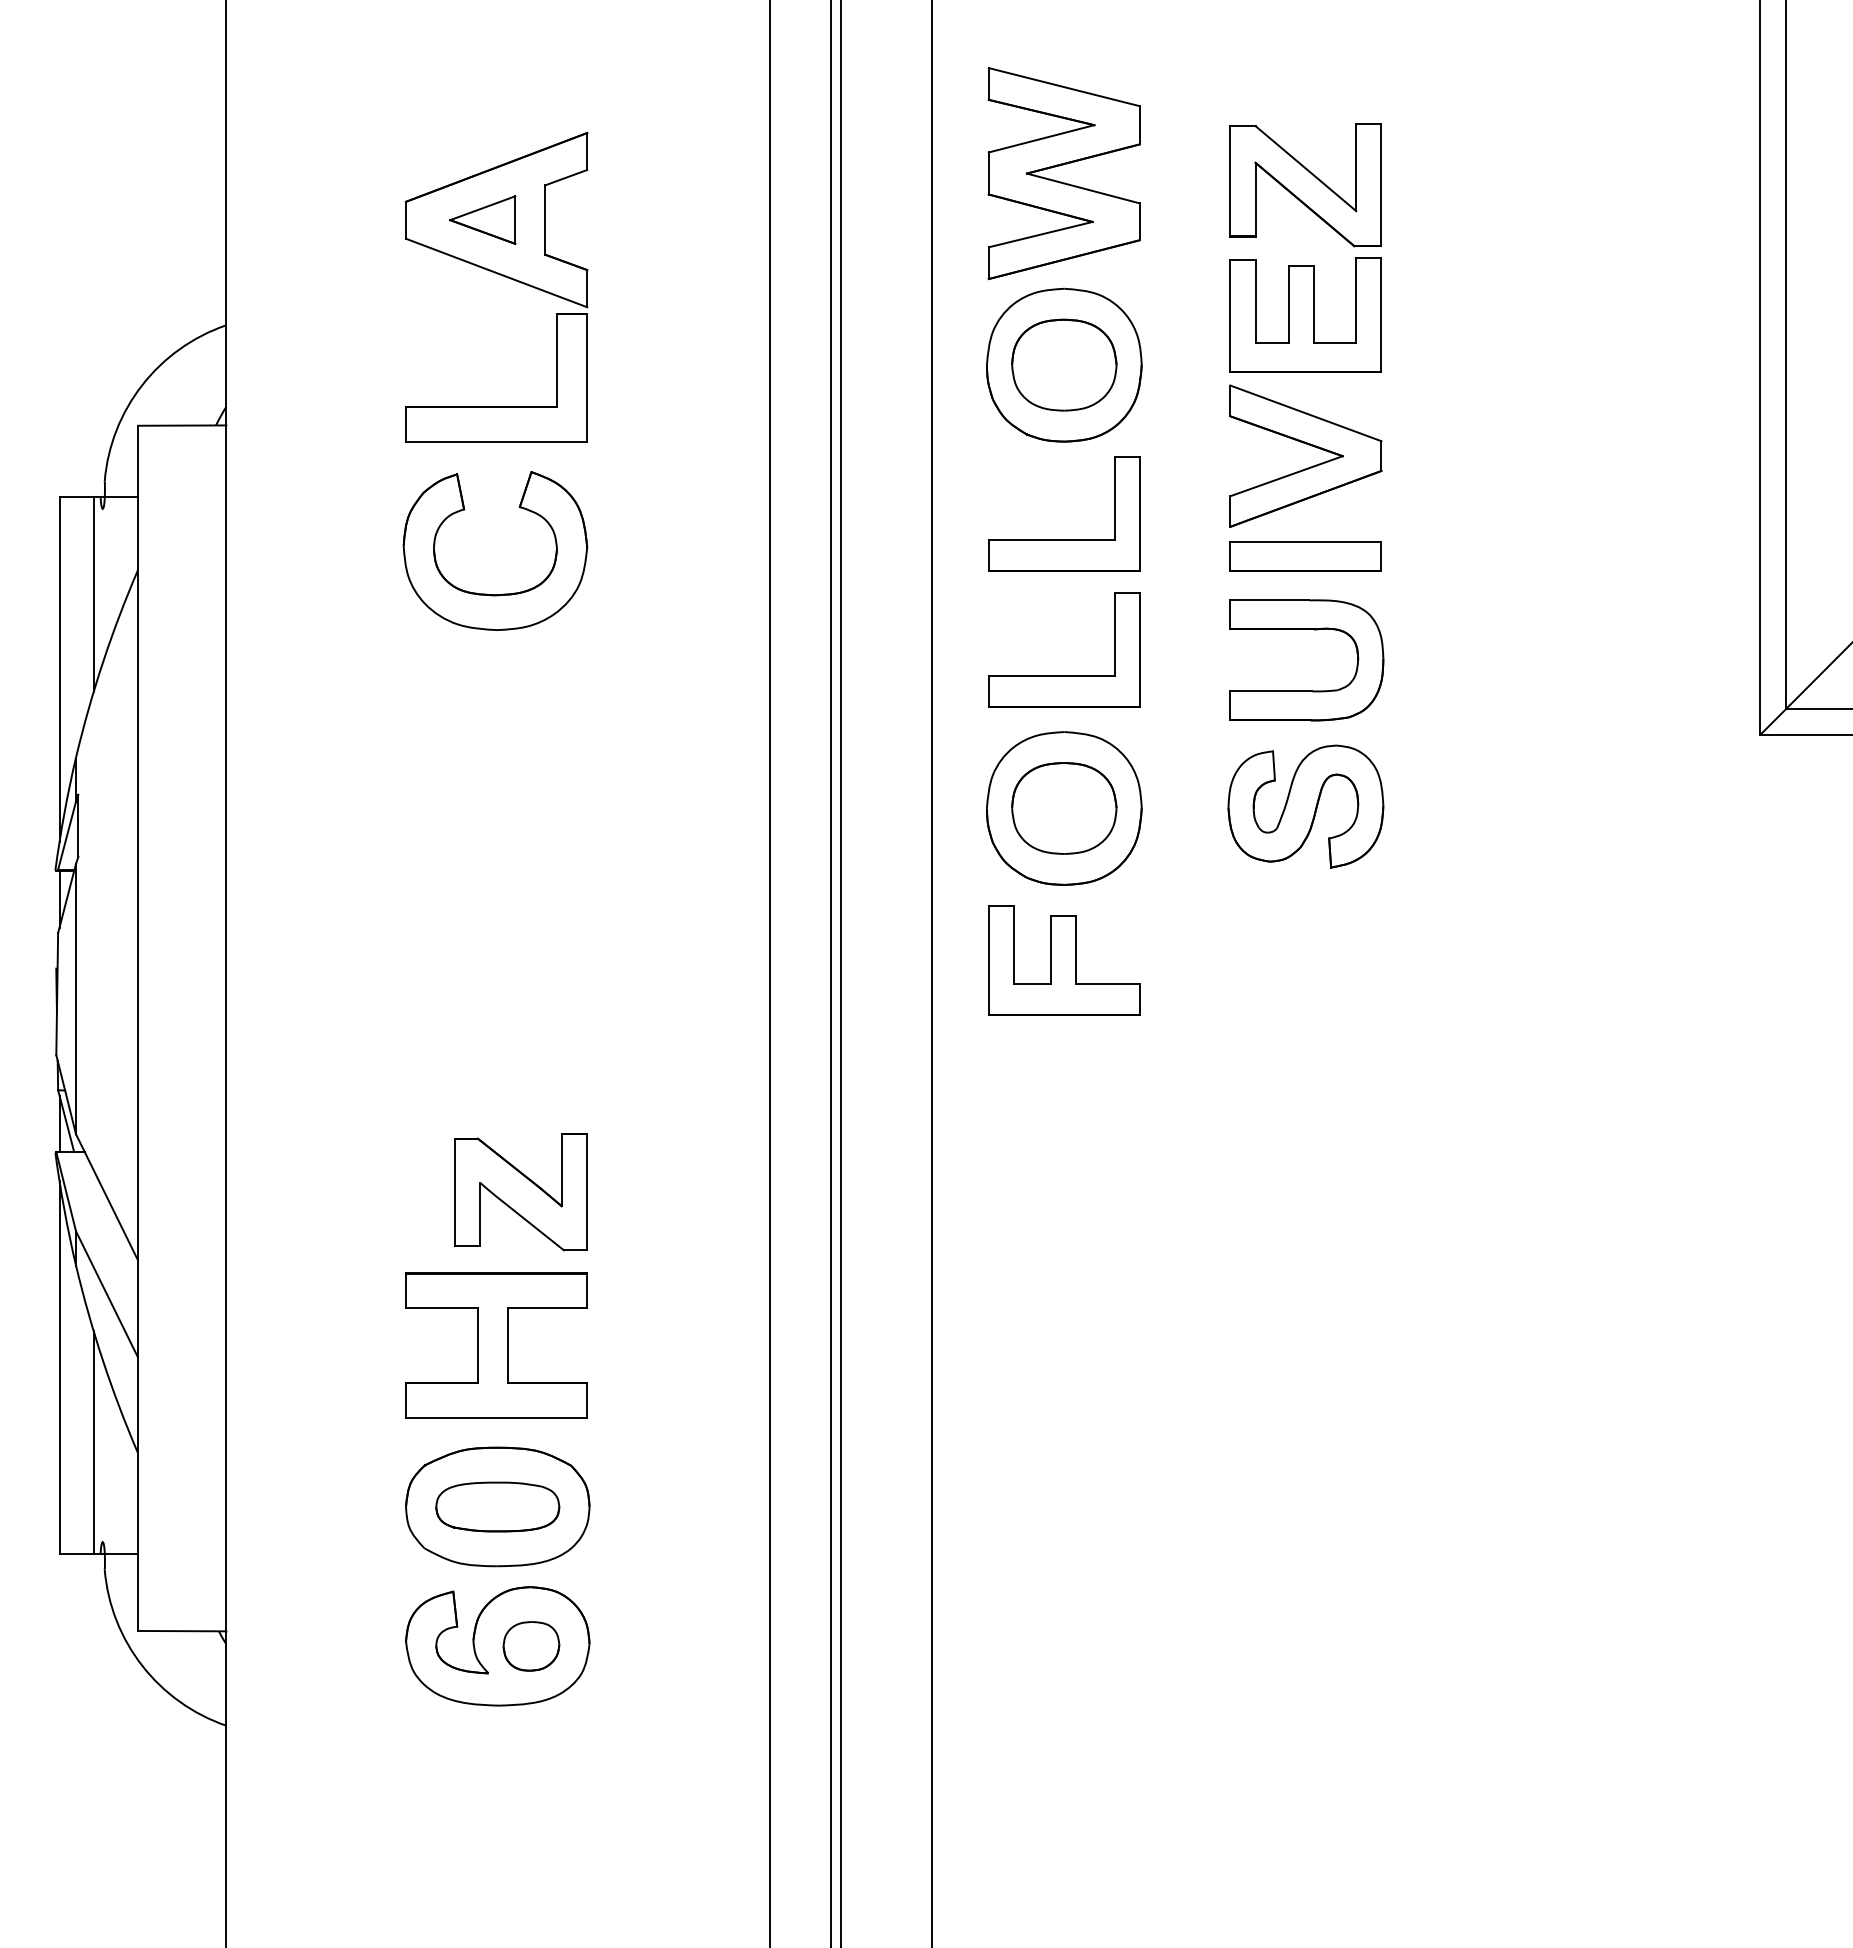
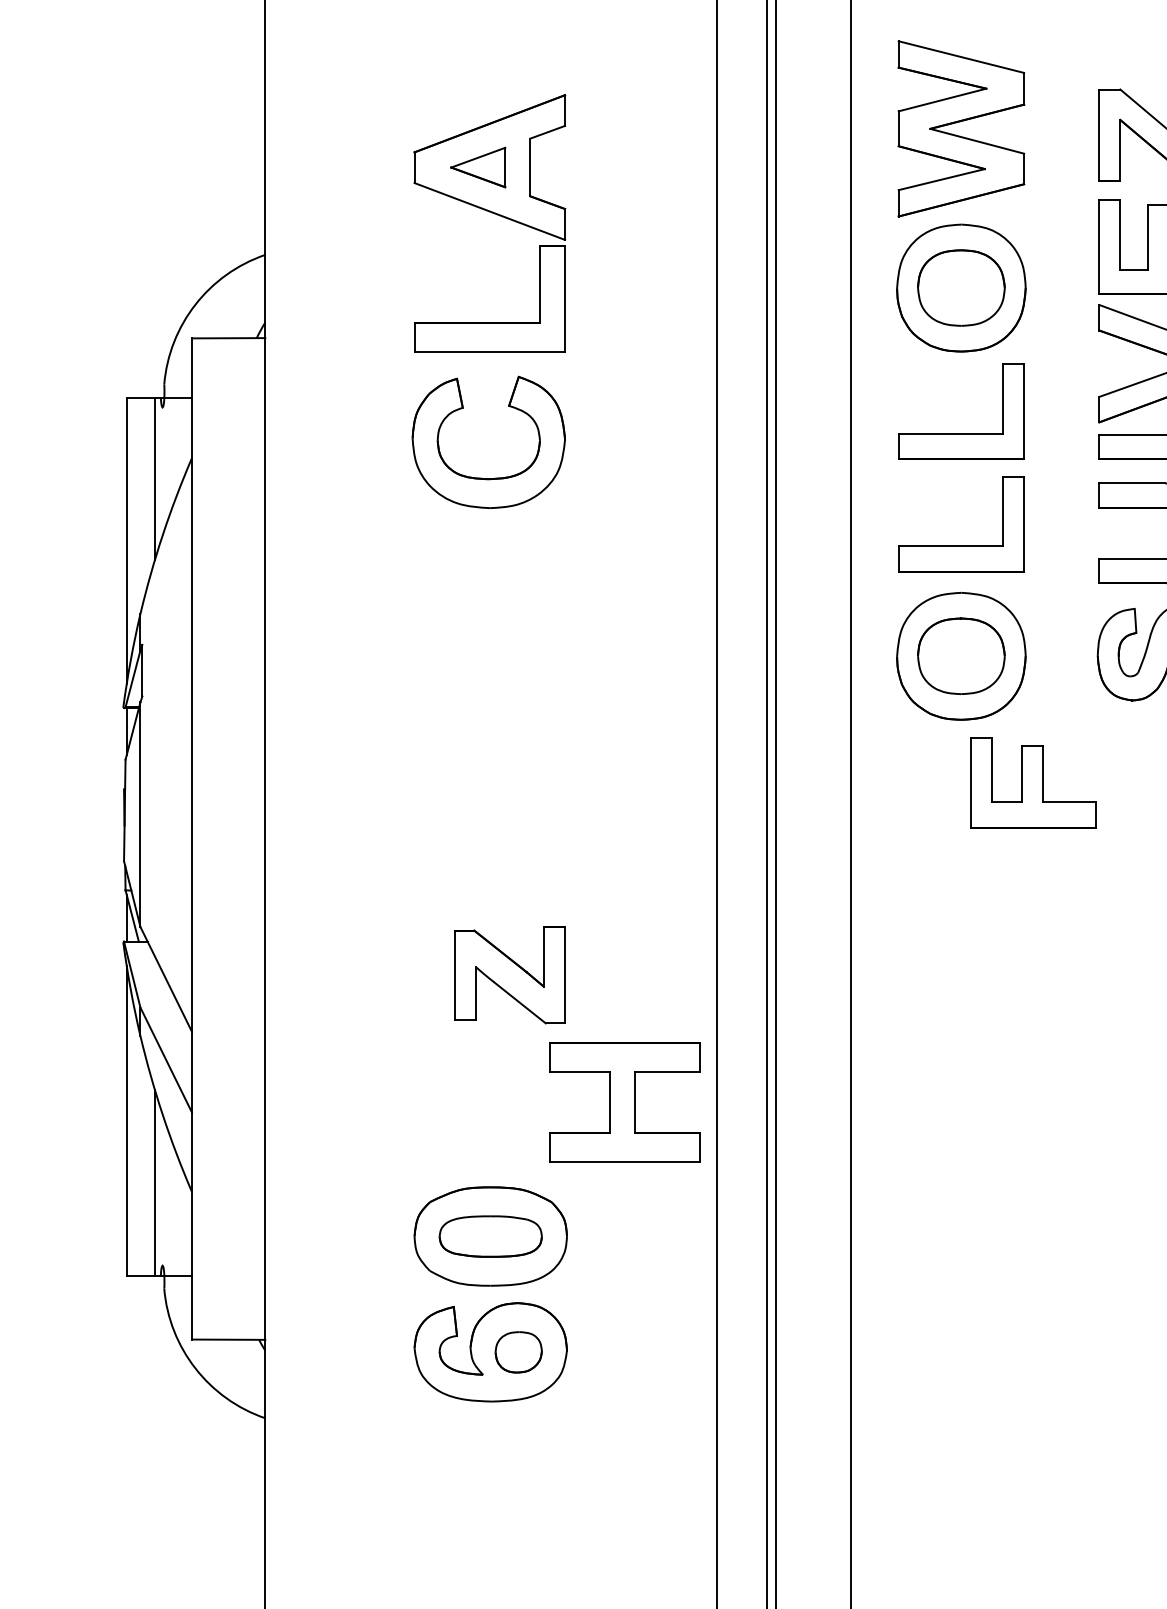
part: (1064, 960) -> (1033, 782), moved
part: (496, 1345) -> (625, 1102), moved

